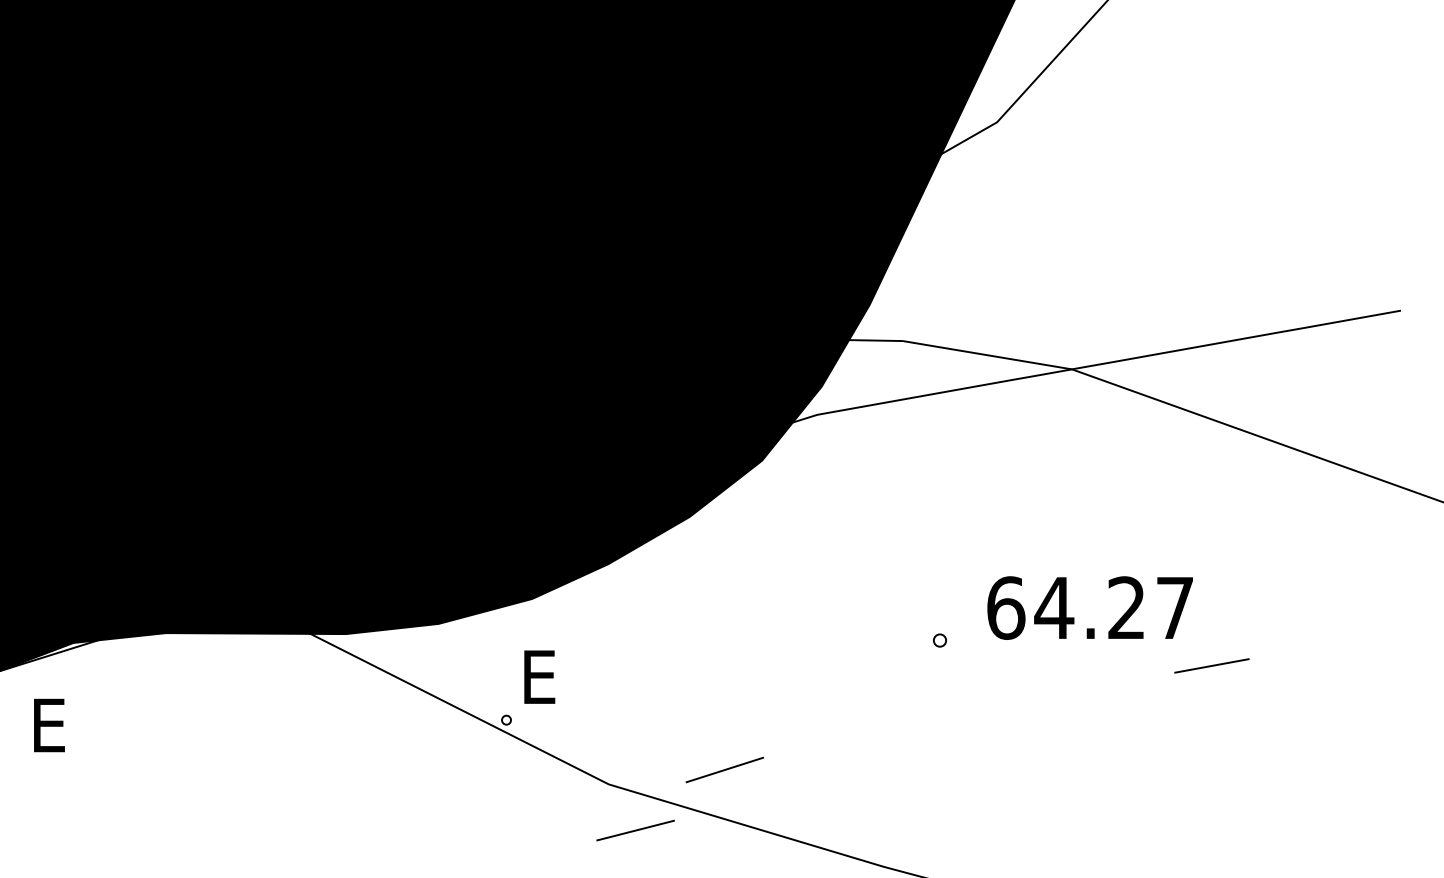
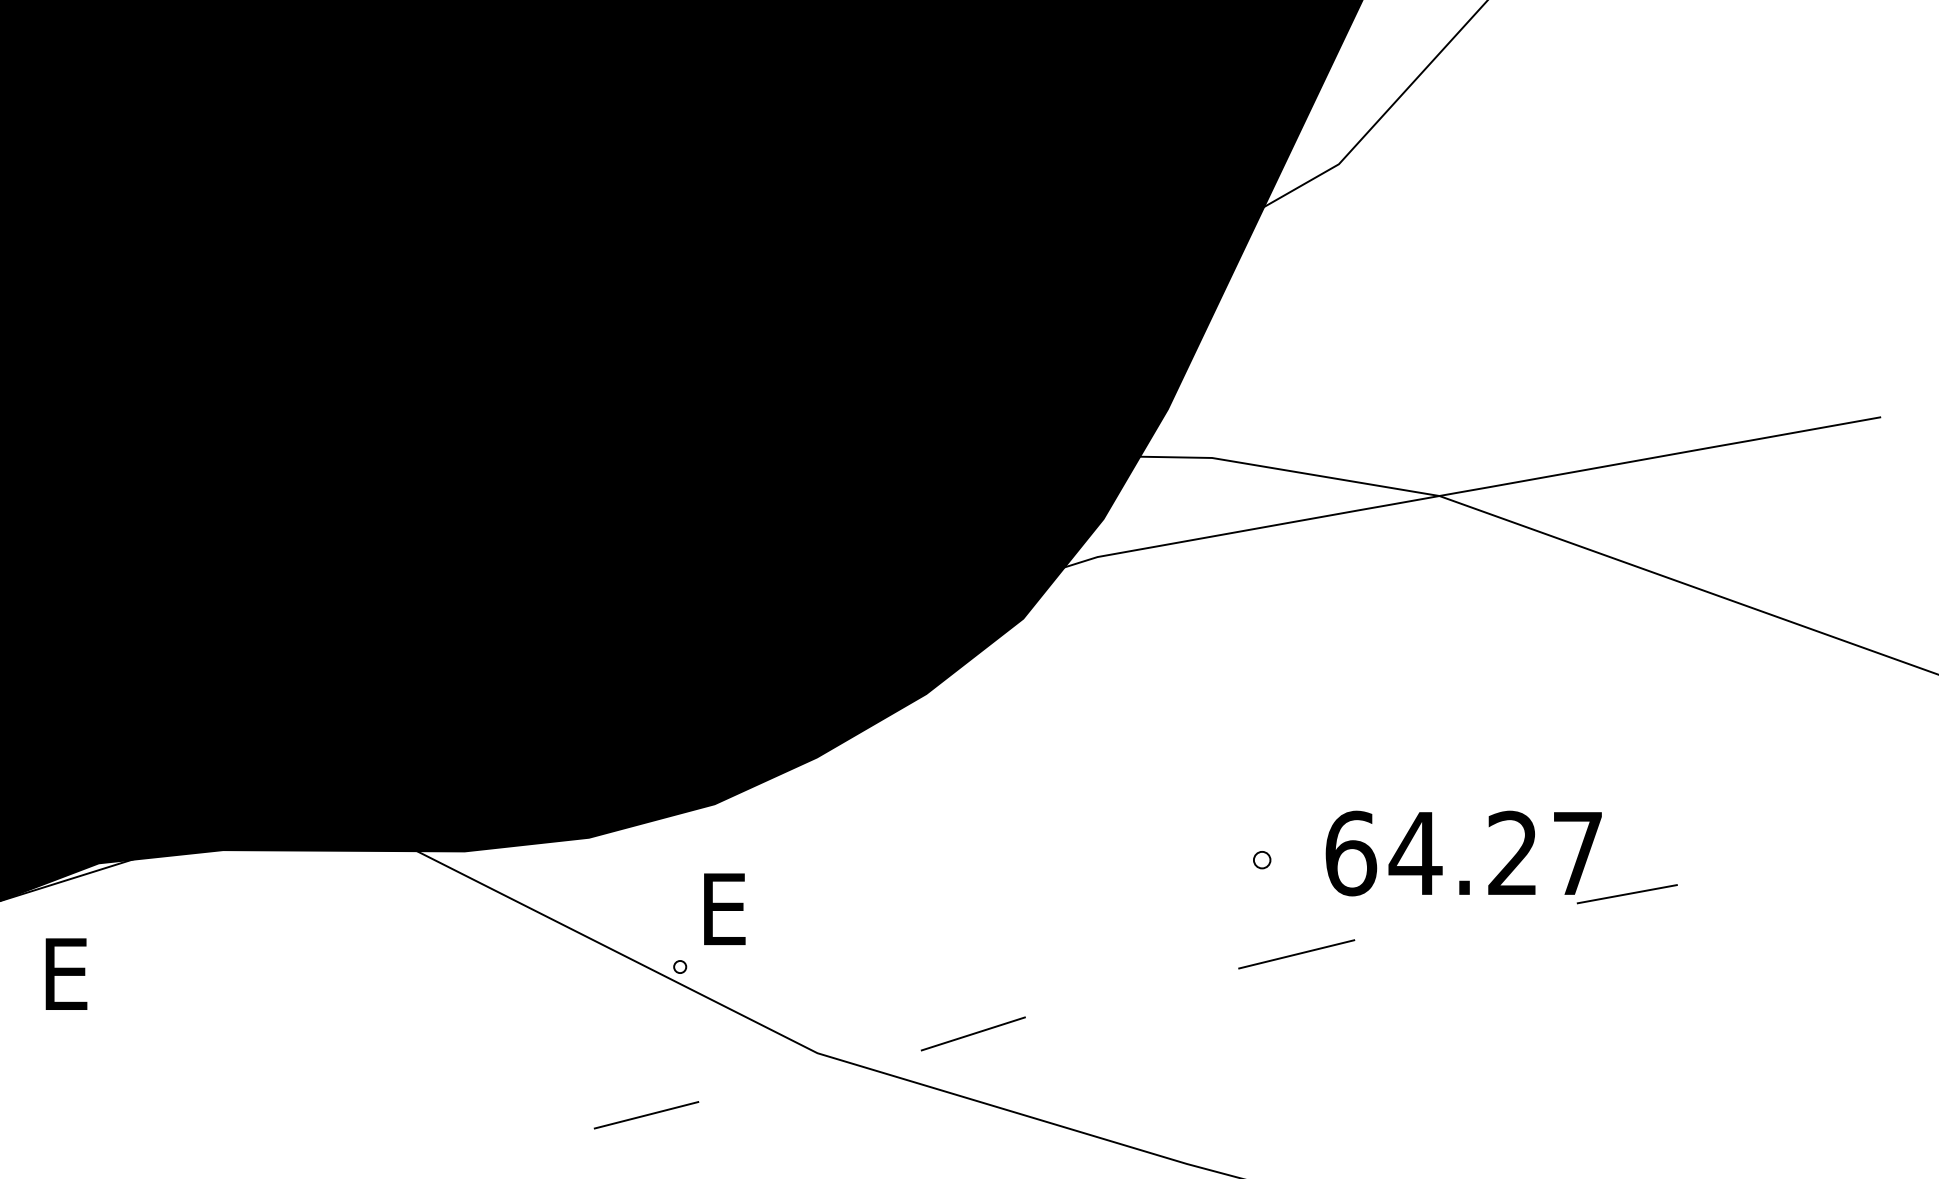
text: (1089, 608) -> (1463, 853), moved
line: (965, 710) -> (1296, 954), added
line: (635, 830) -> (646, 1115), moved

